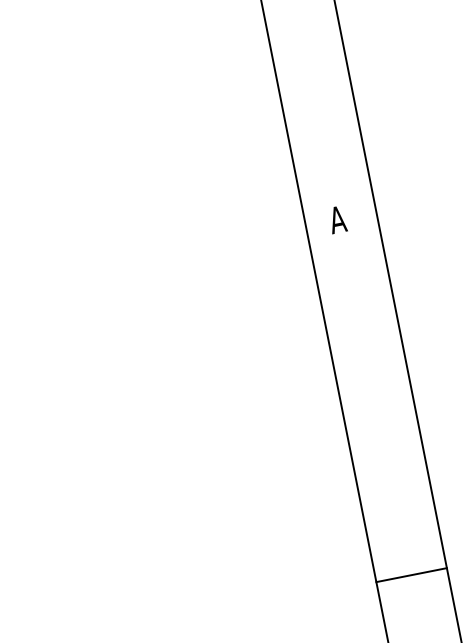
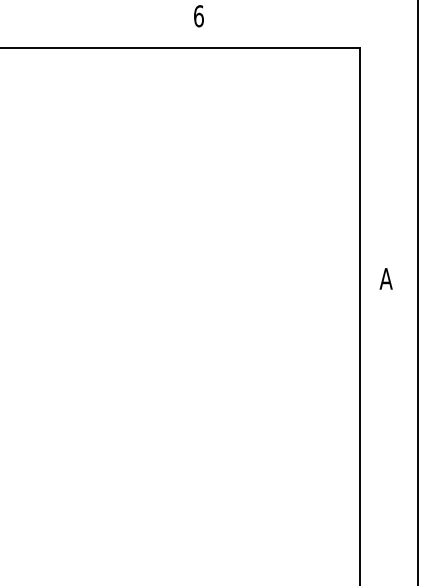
line: (410, 575) -> (388, 573), removed

